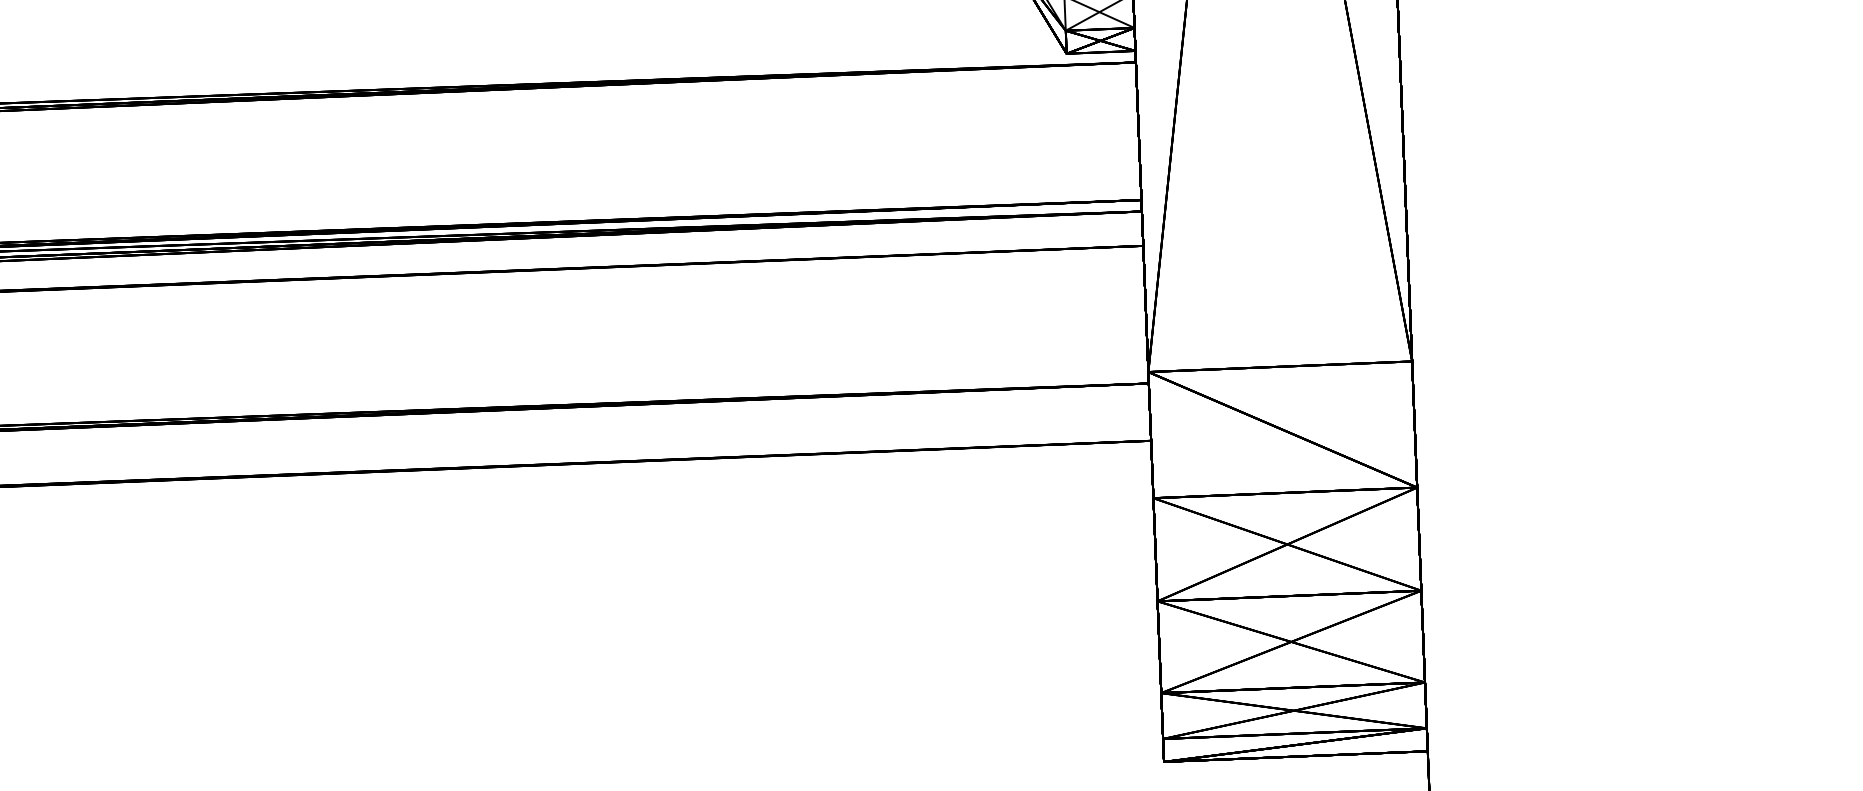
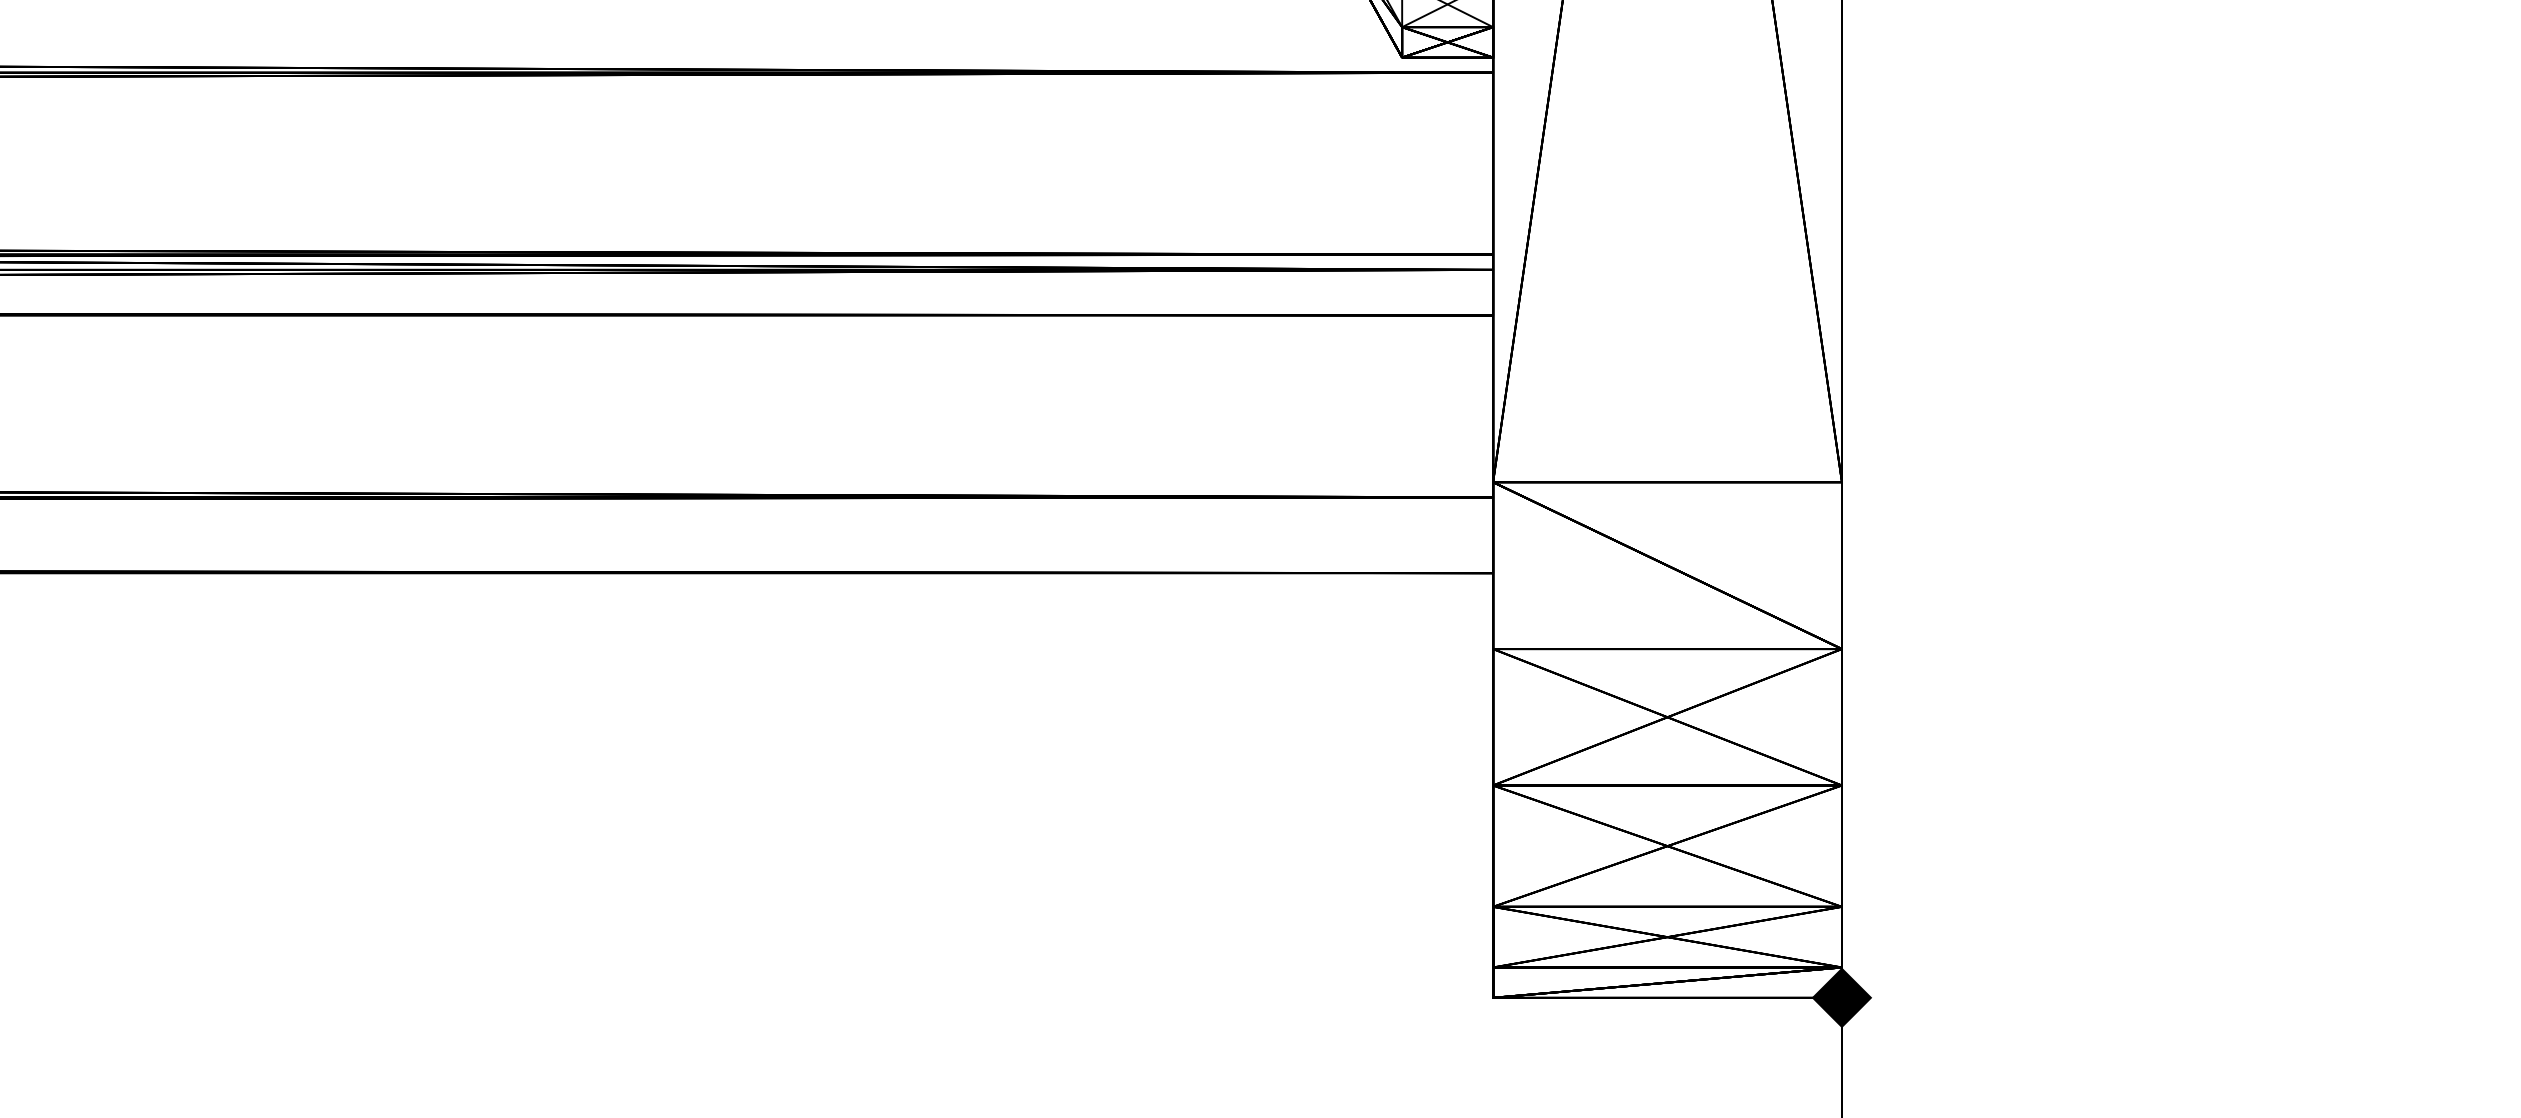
fill: (1427, 751) -> (1841, 997), added

